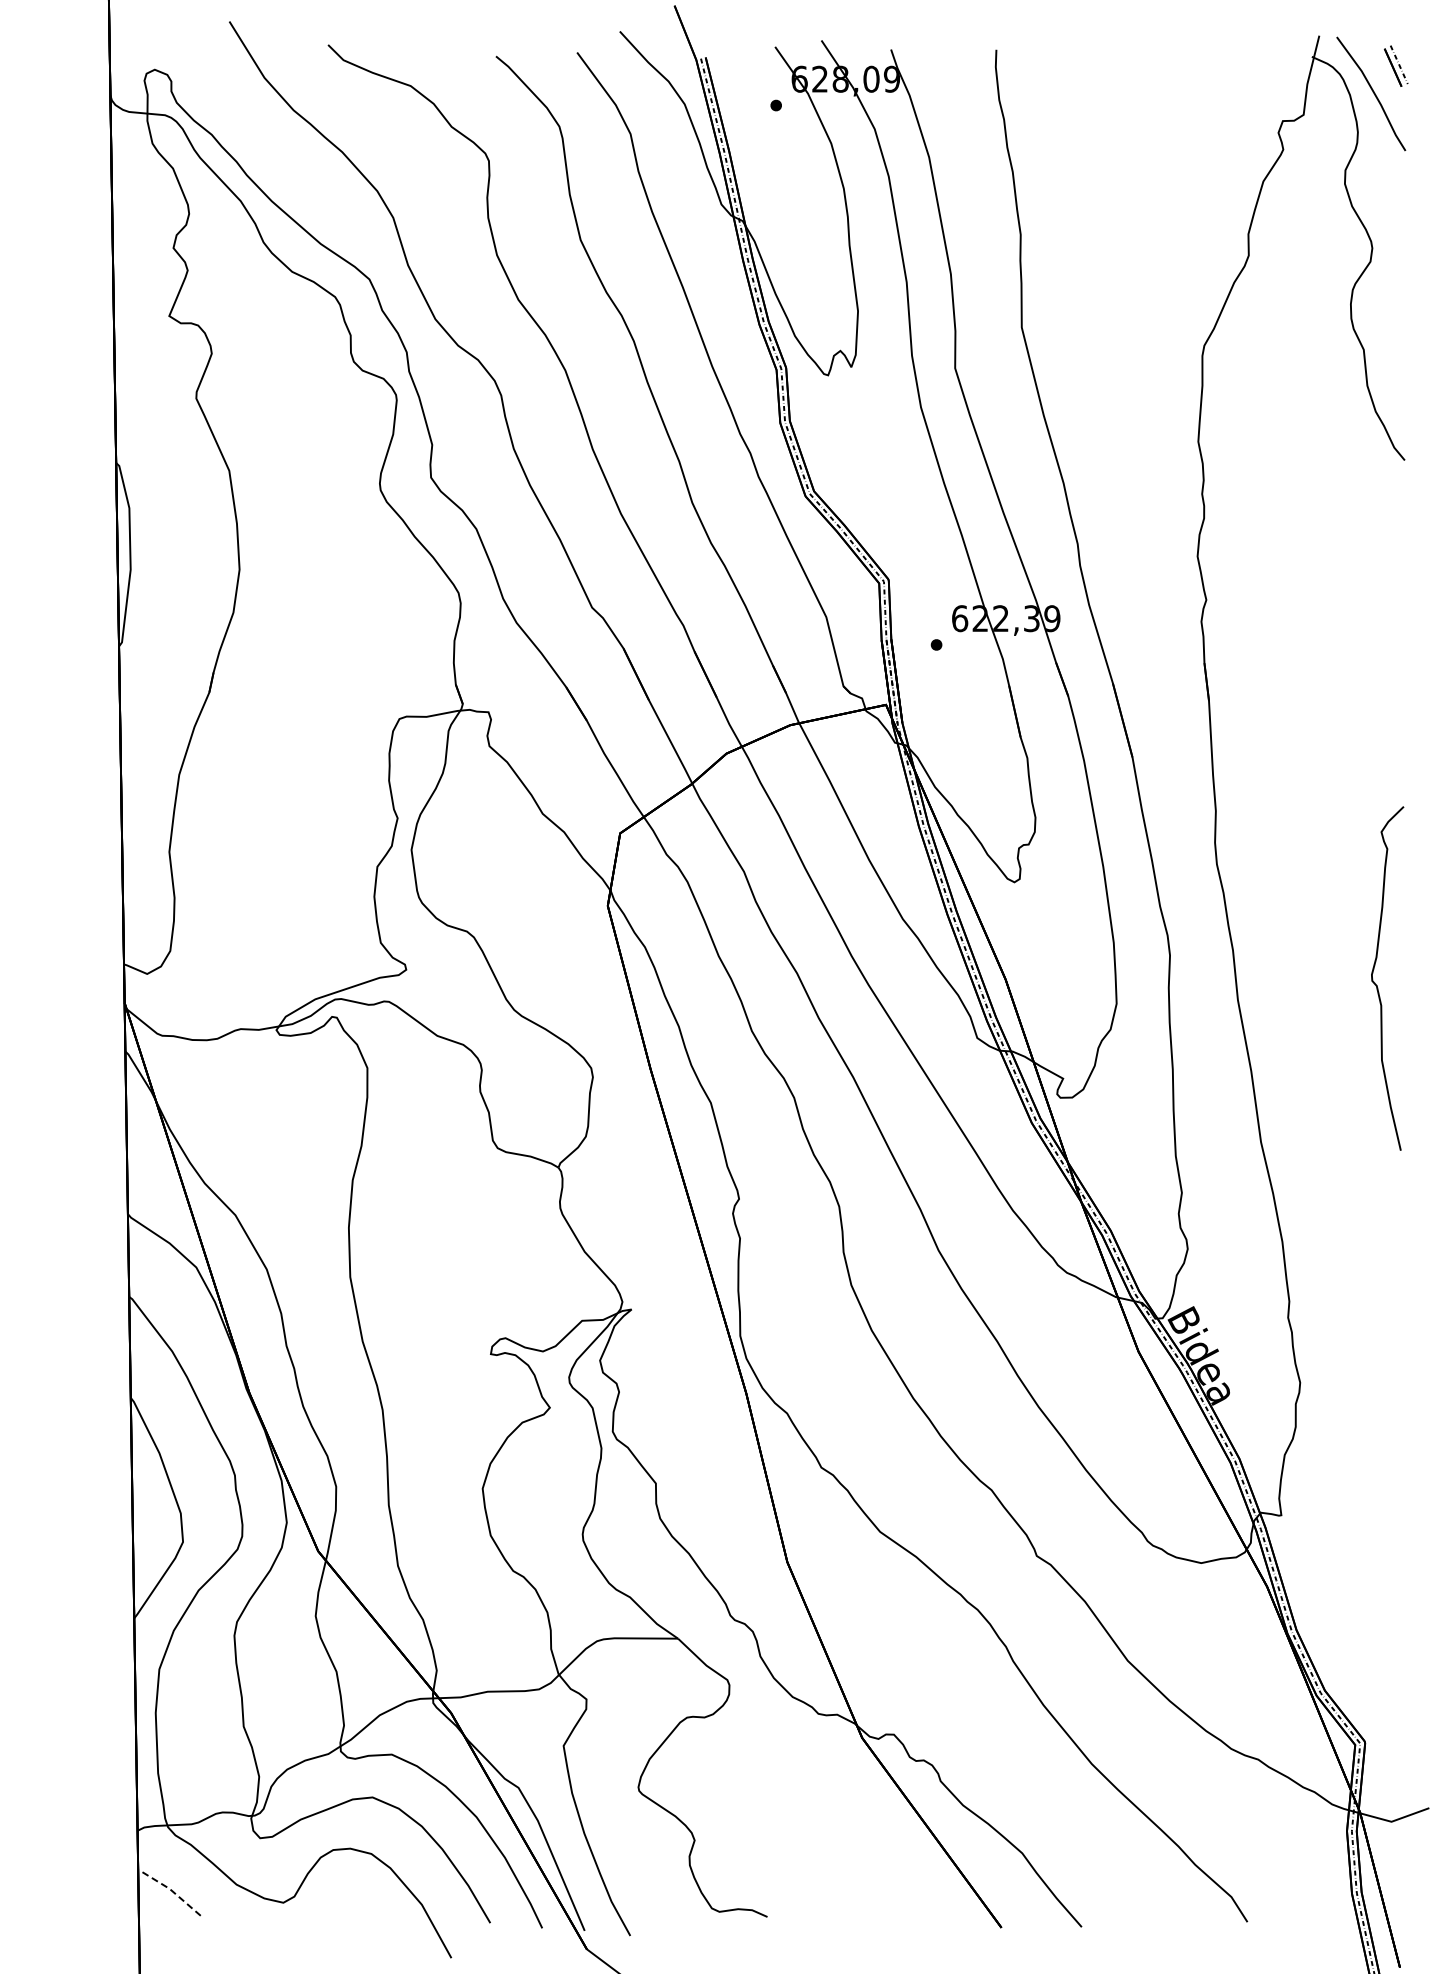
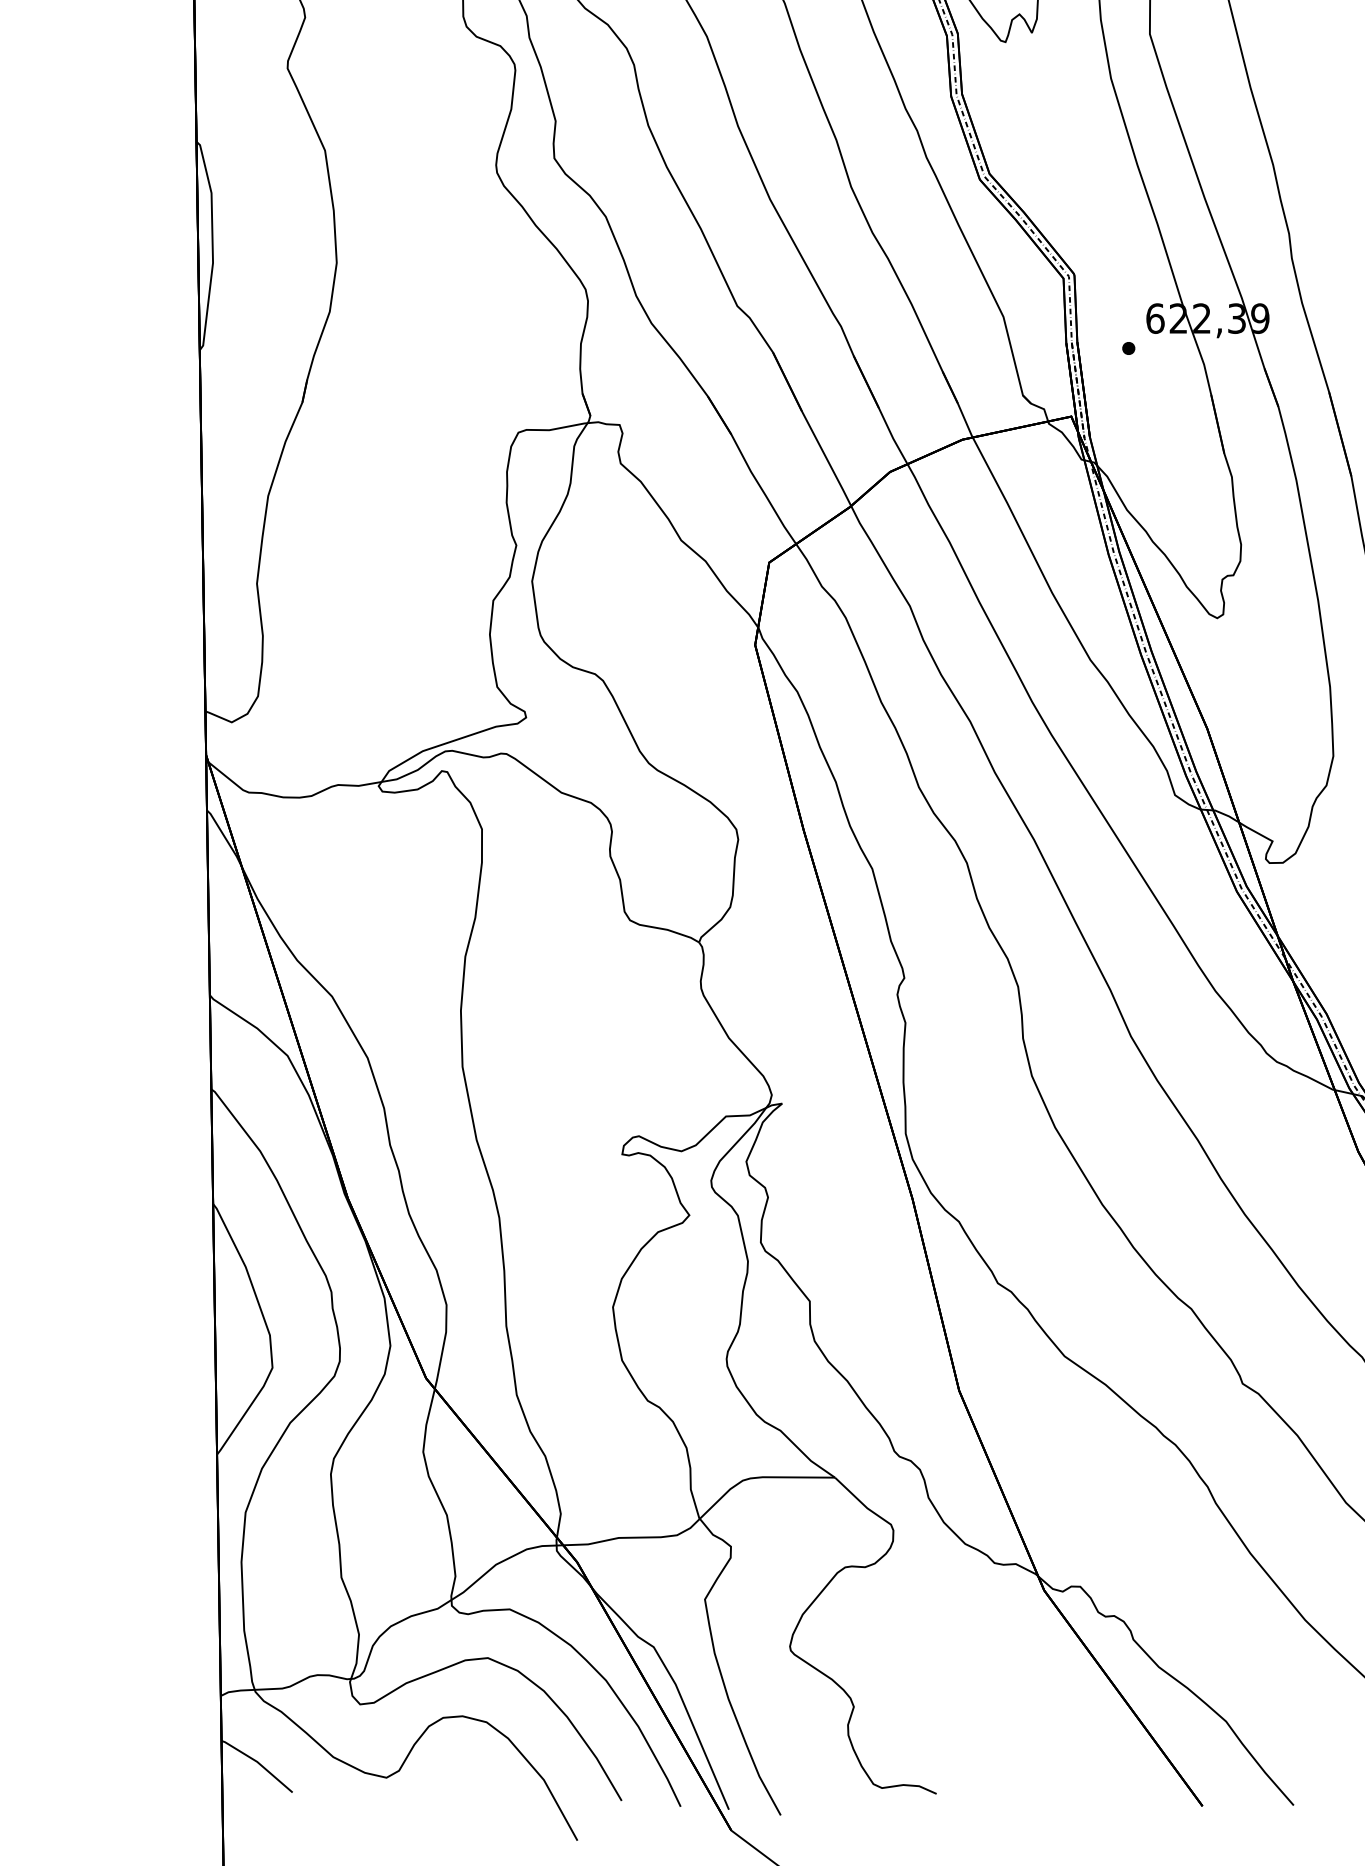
line: (170, 1889) -> (258, 1762), dashed -> solid

